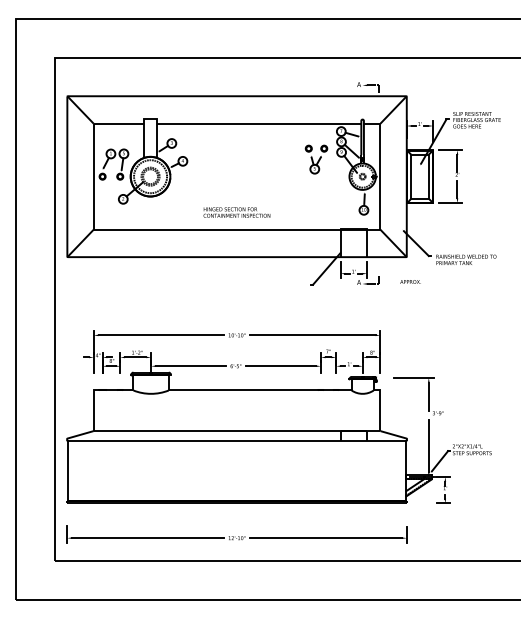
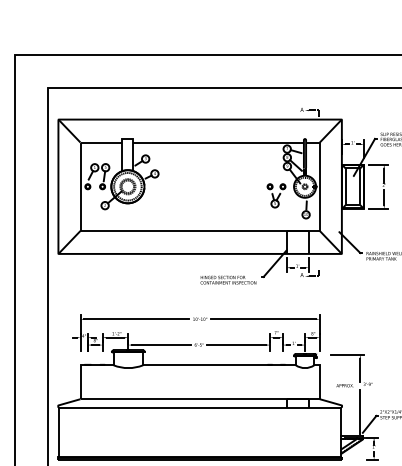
part: (316, 159) -> (276, 195), moved
text: (236, 212) -> (228, 280), moved
text: (410, 281) -> (344, 385), moved

